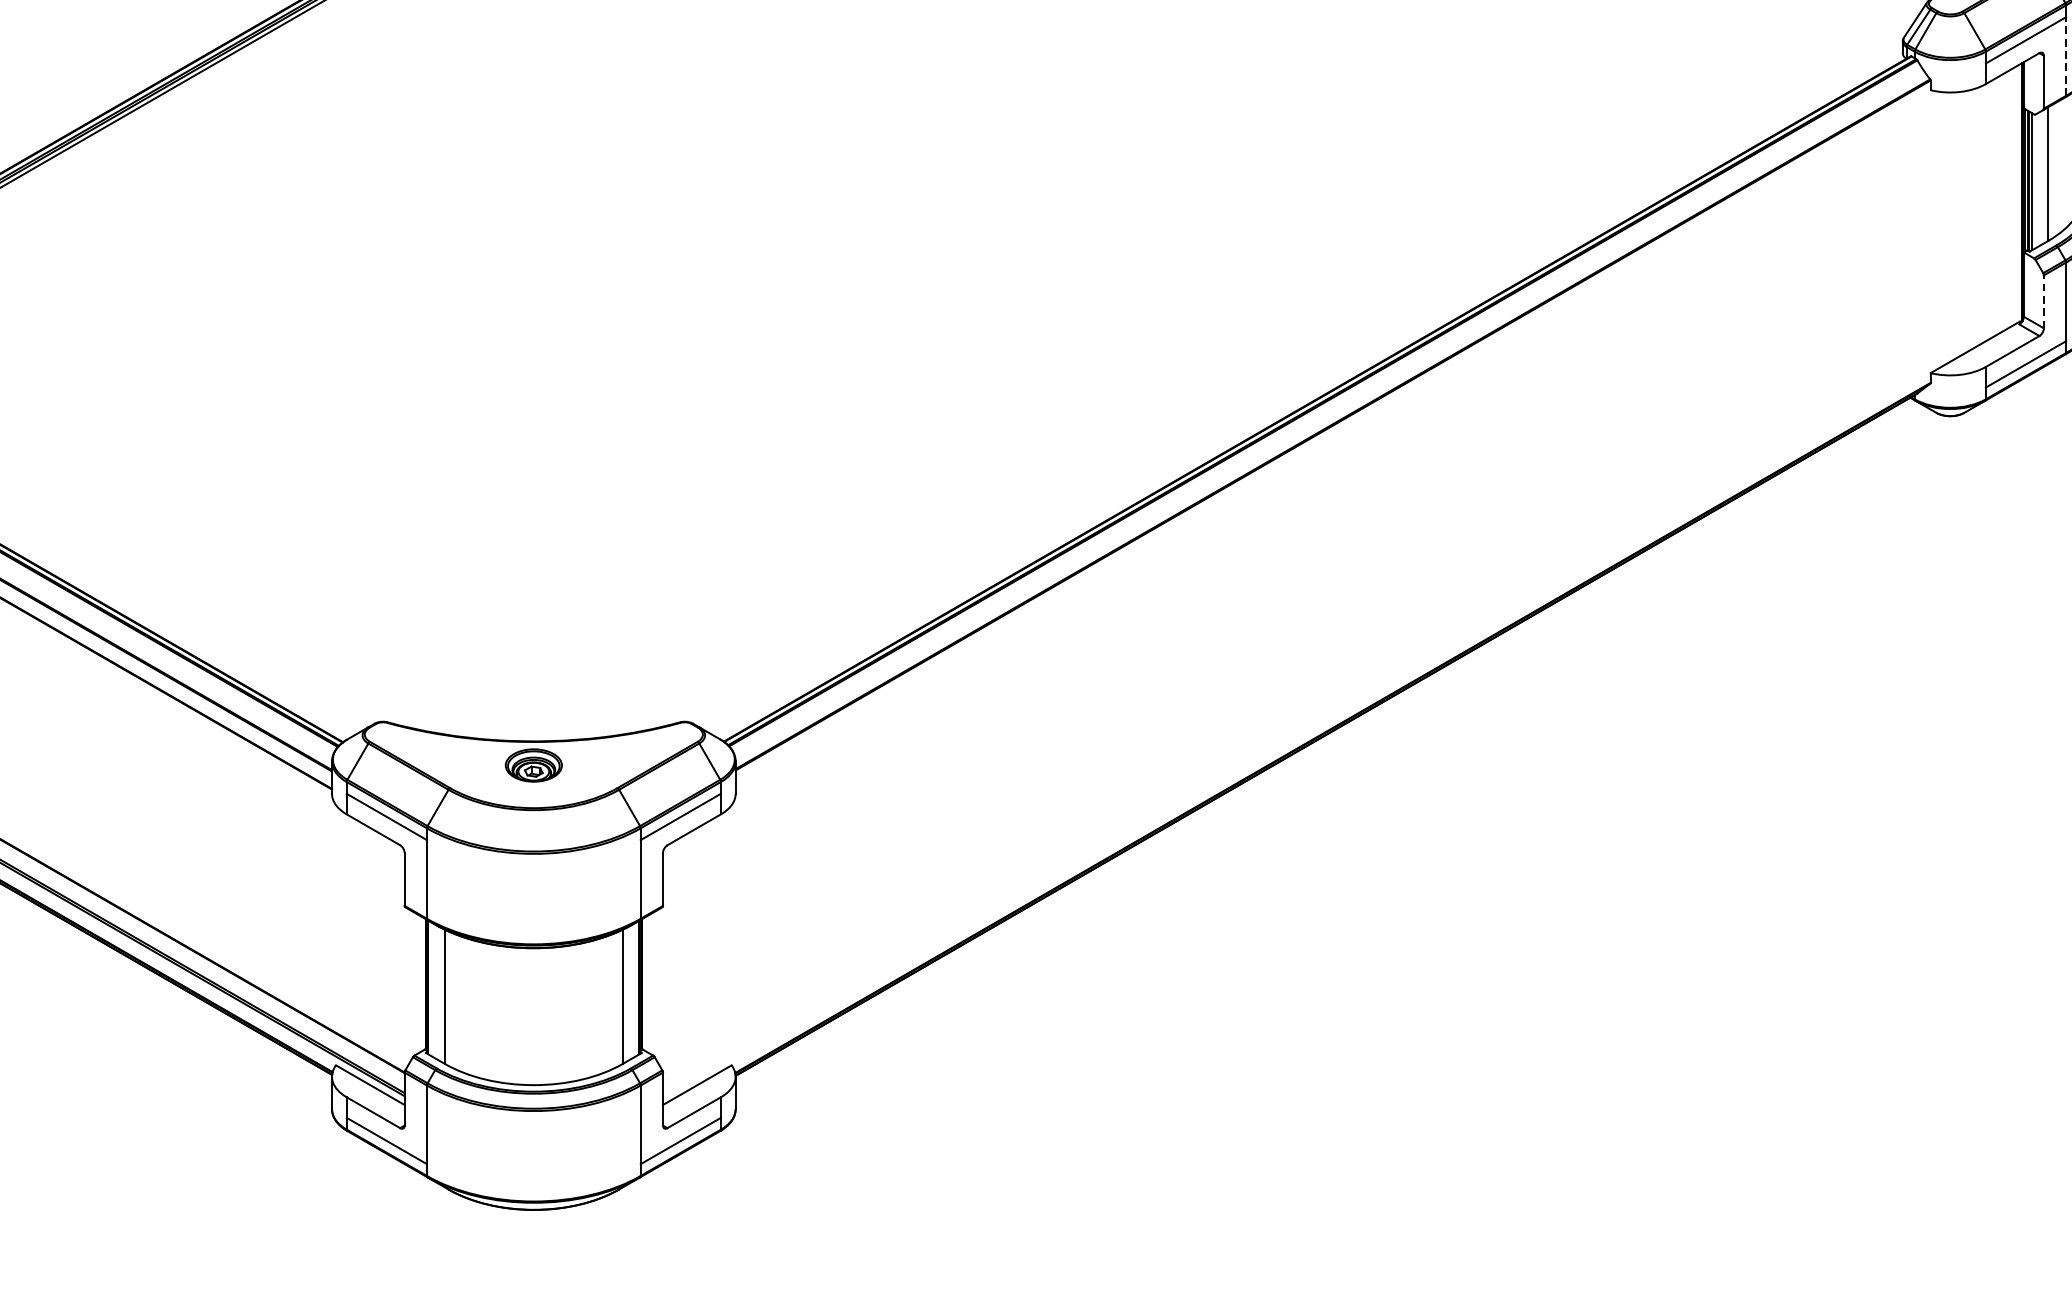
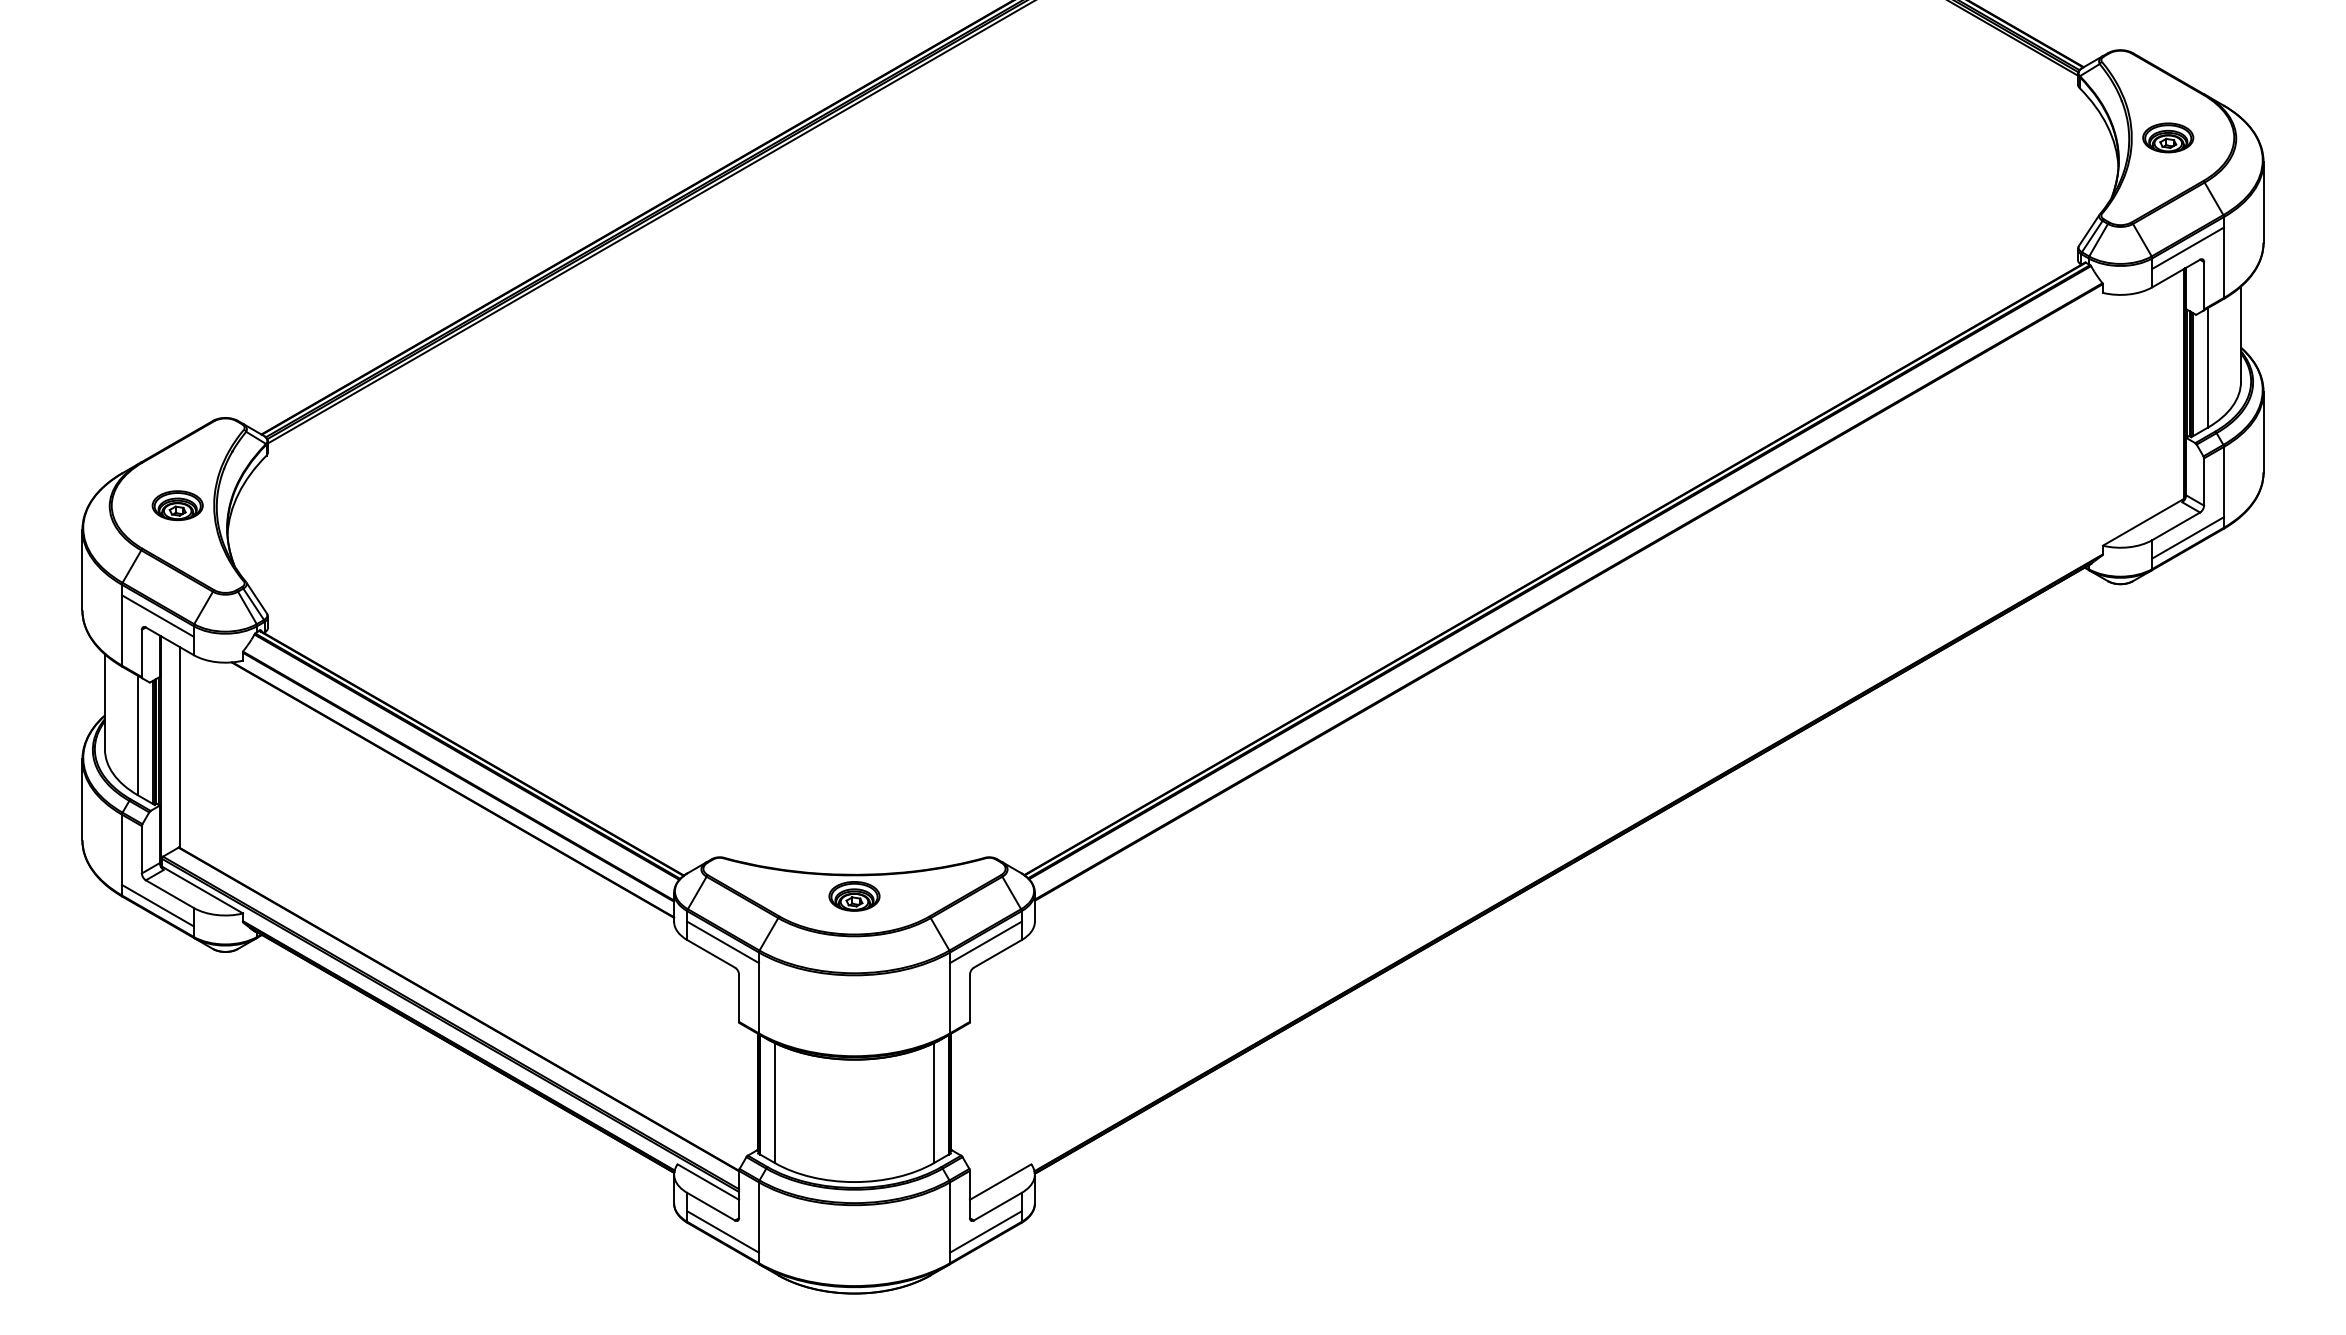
line: (2065, 56) -> (2223, 262), dashed -> solid
line: (2044, 302) -> (2204, 482), dashed -> solid

